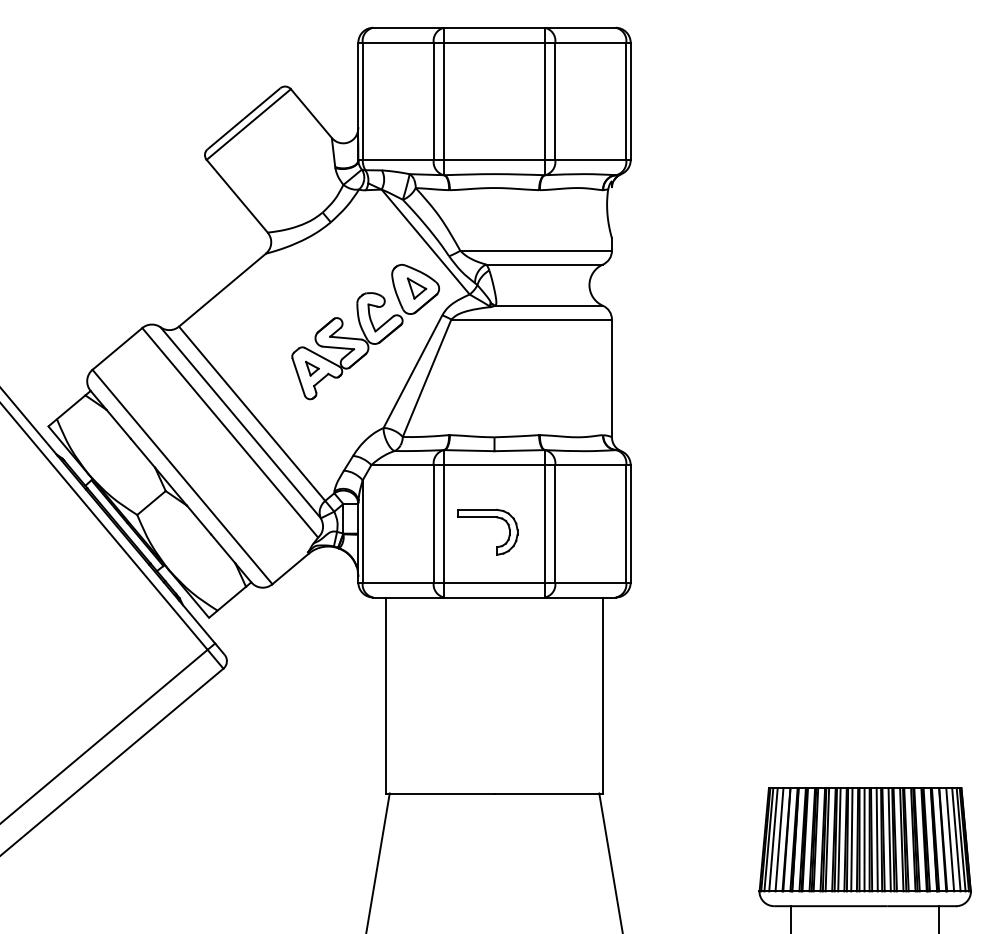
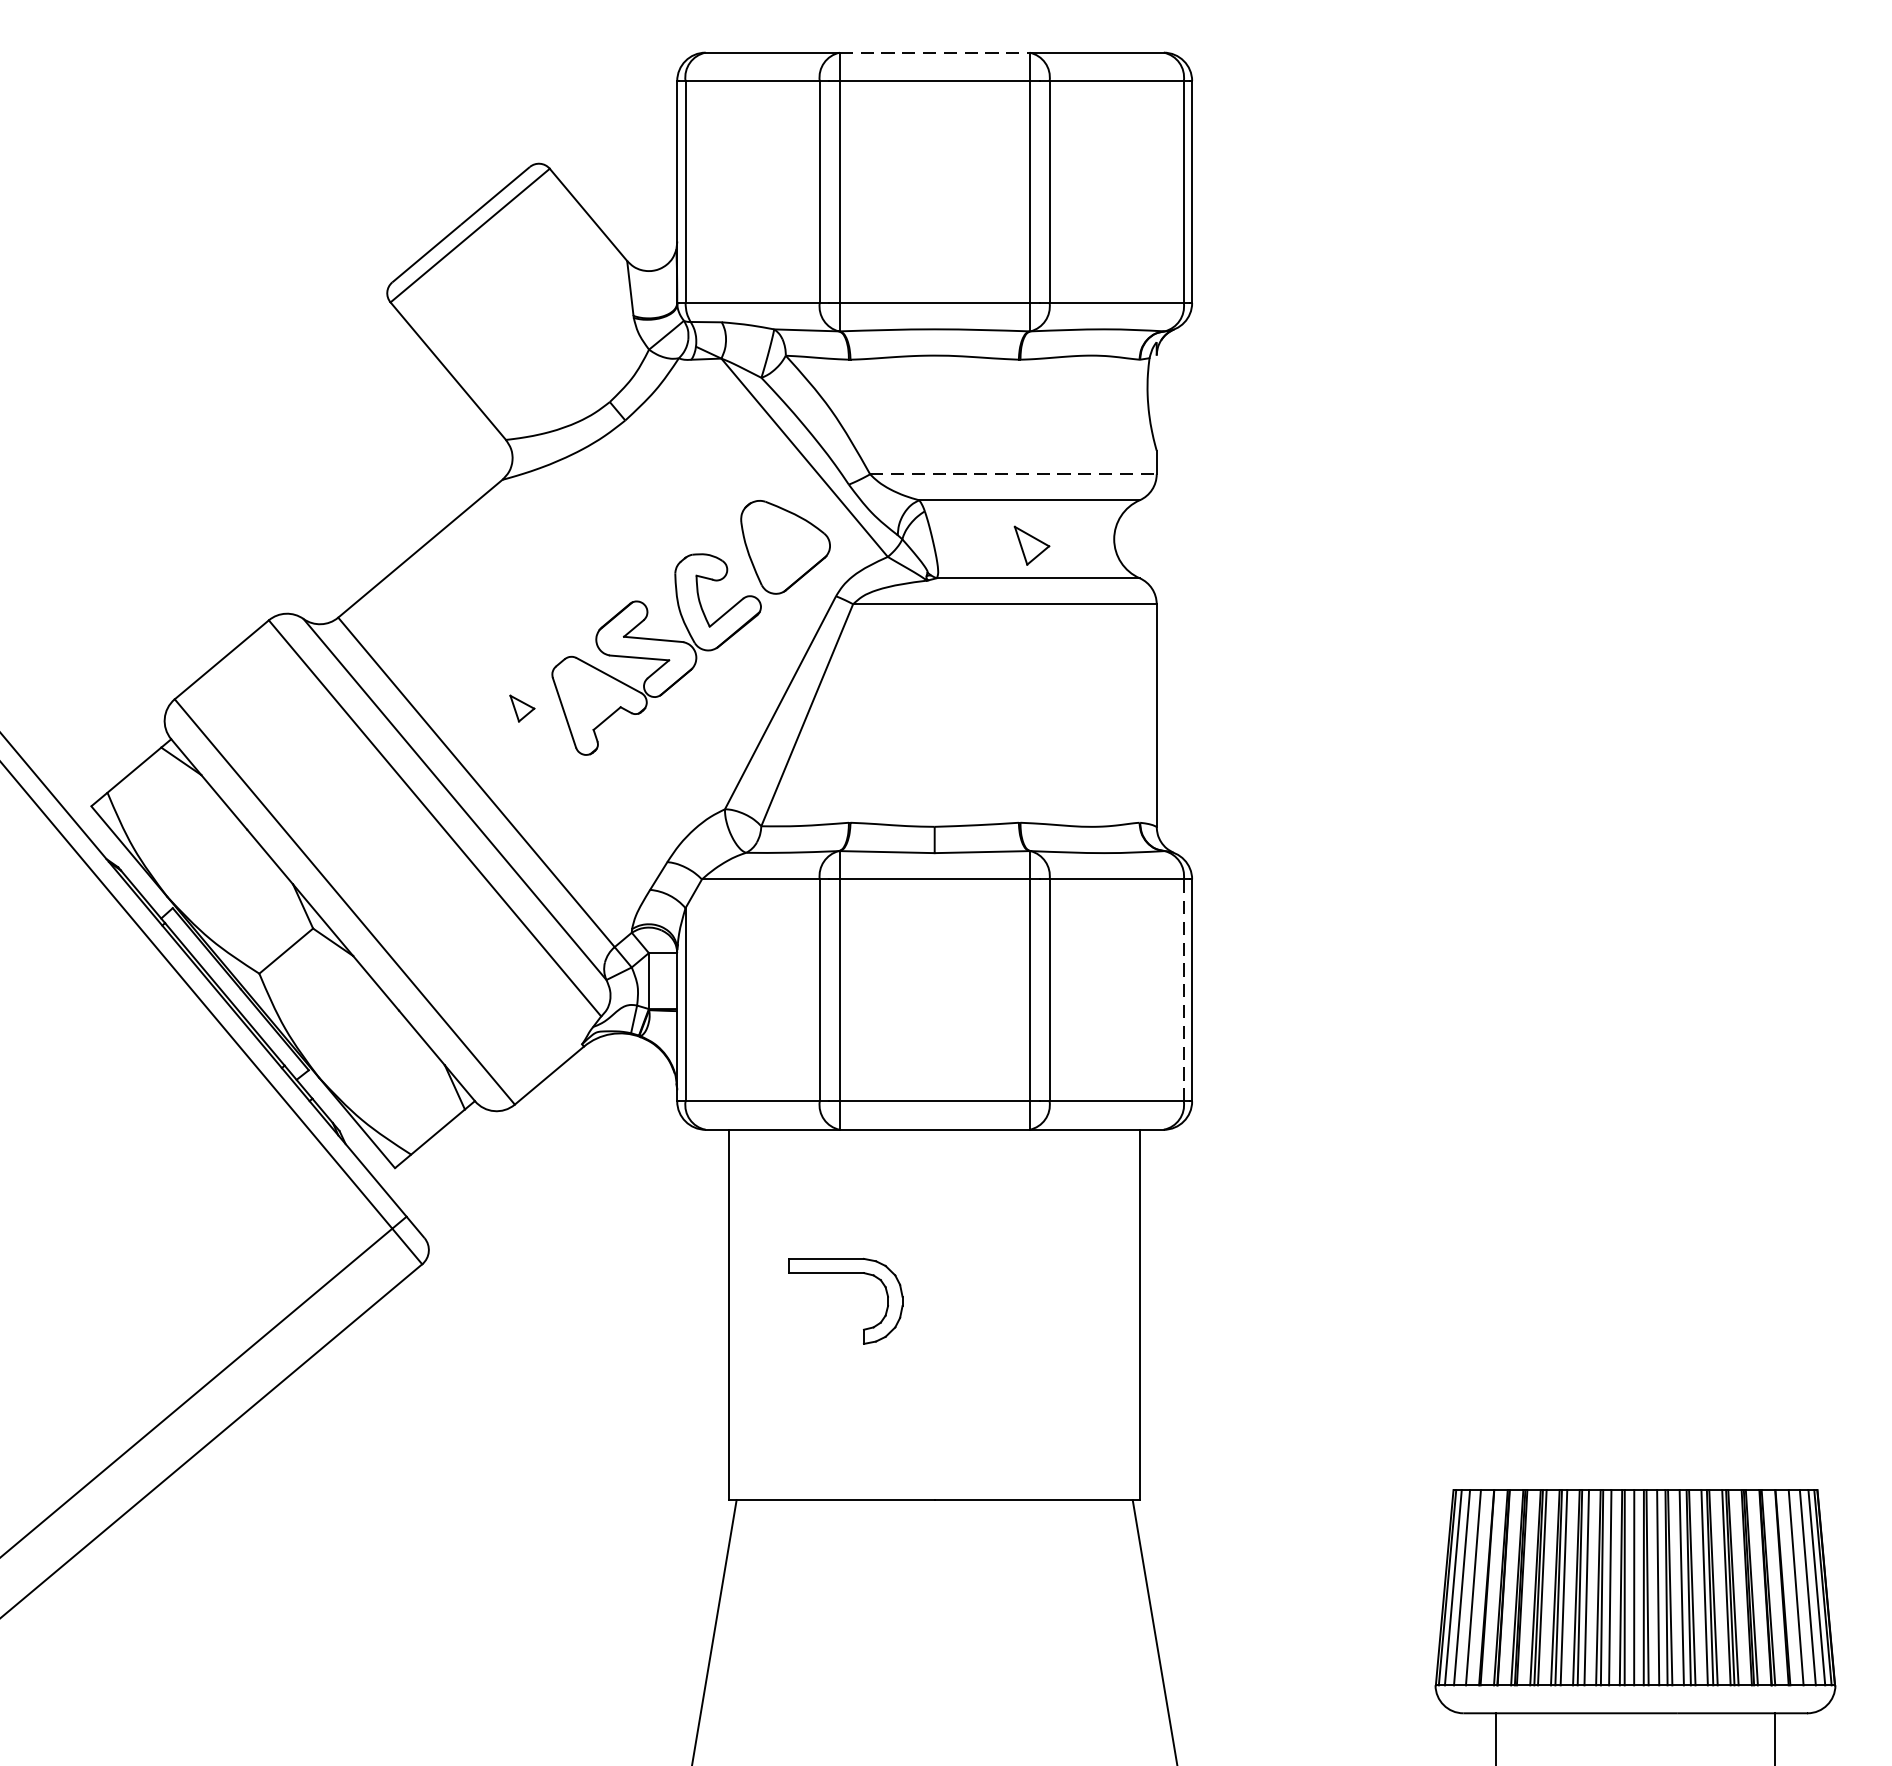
line: (495, 27) -> (936, 52), solid -> dashed
line: (536, 250) -> (1014, 473), solid -> dashed
part: (416, 288) -> (1031, 545), moved
part: (312, 368) -> (522, 708), moved
part: (487, 517) -> (845, 1273), moved
line: (626, 523) -> (1184, 989), solid -> dashed

